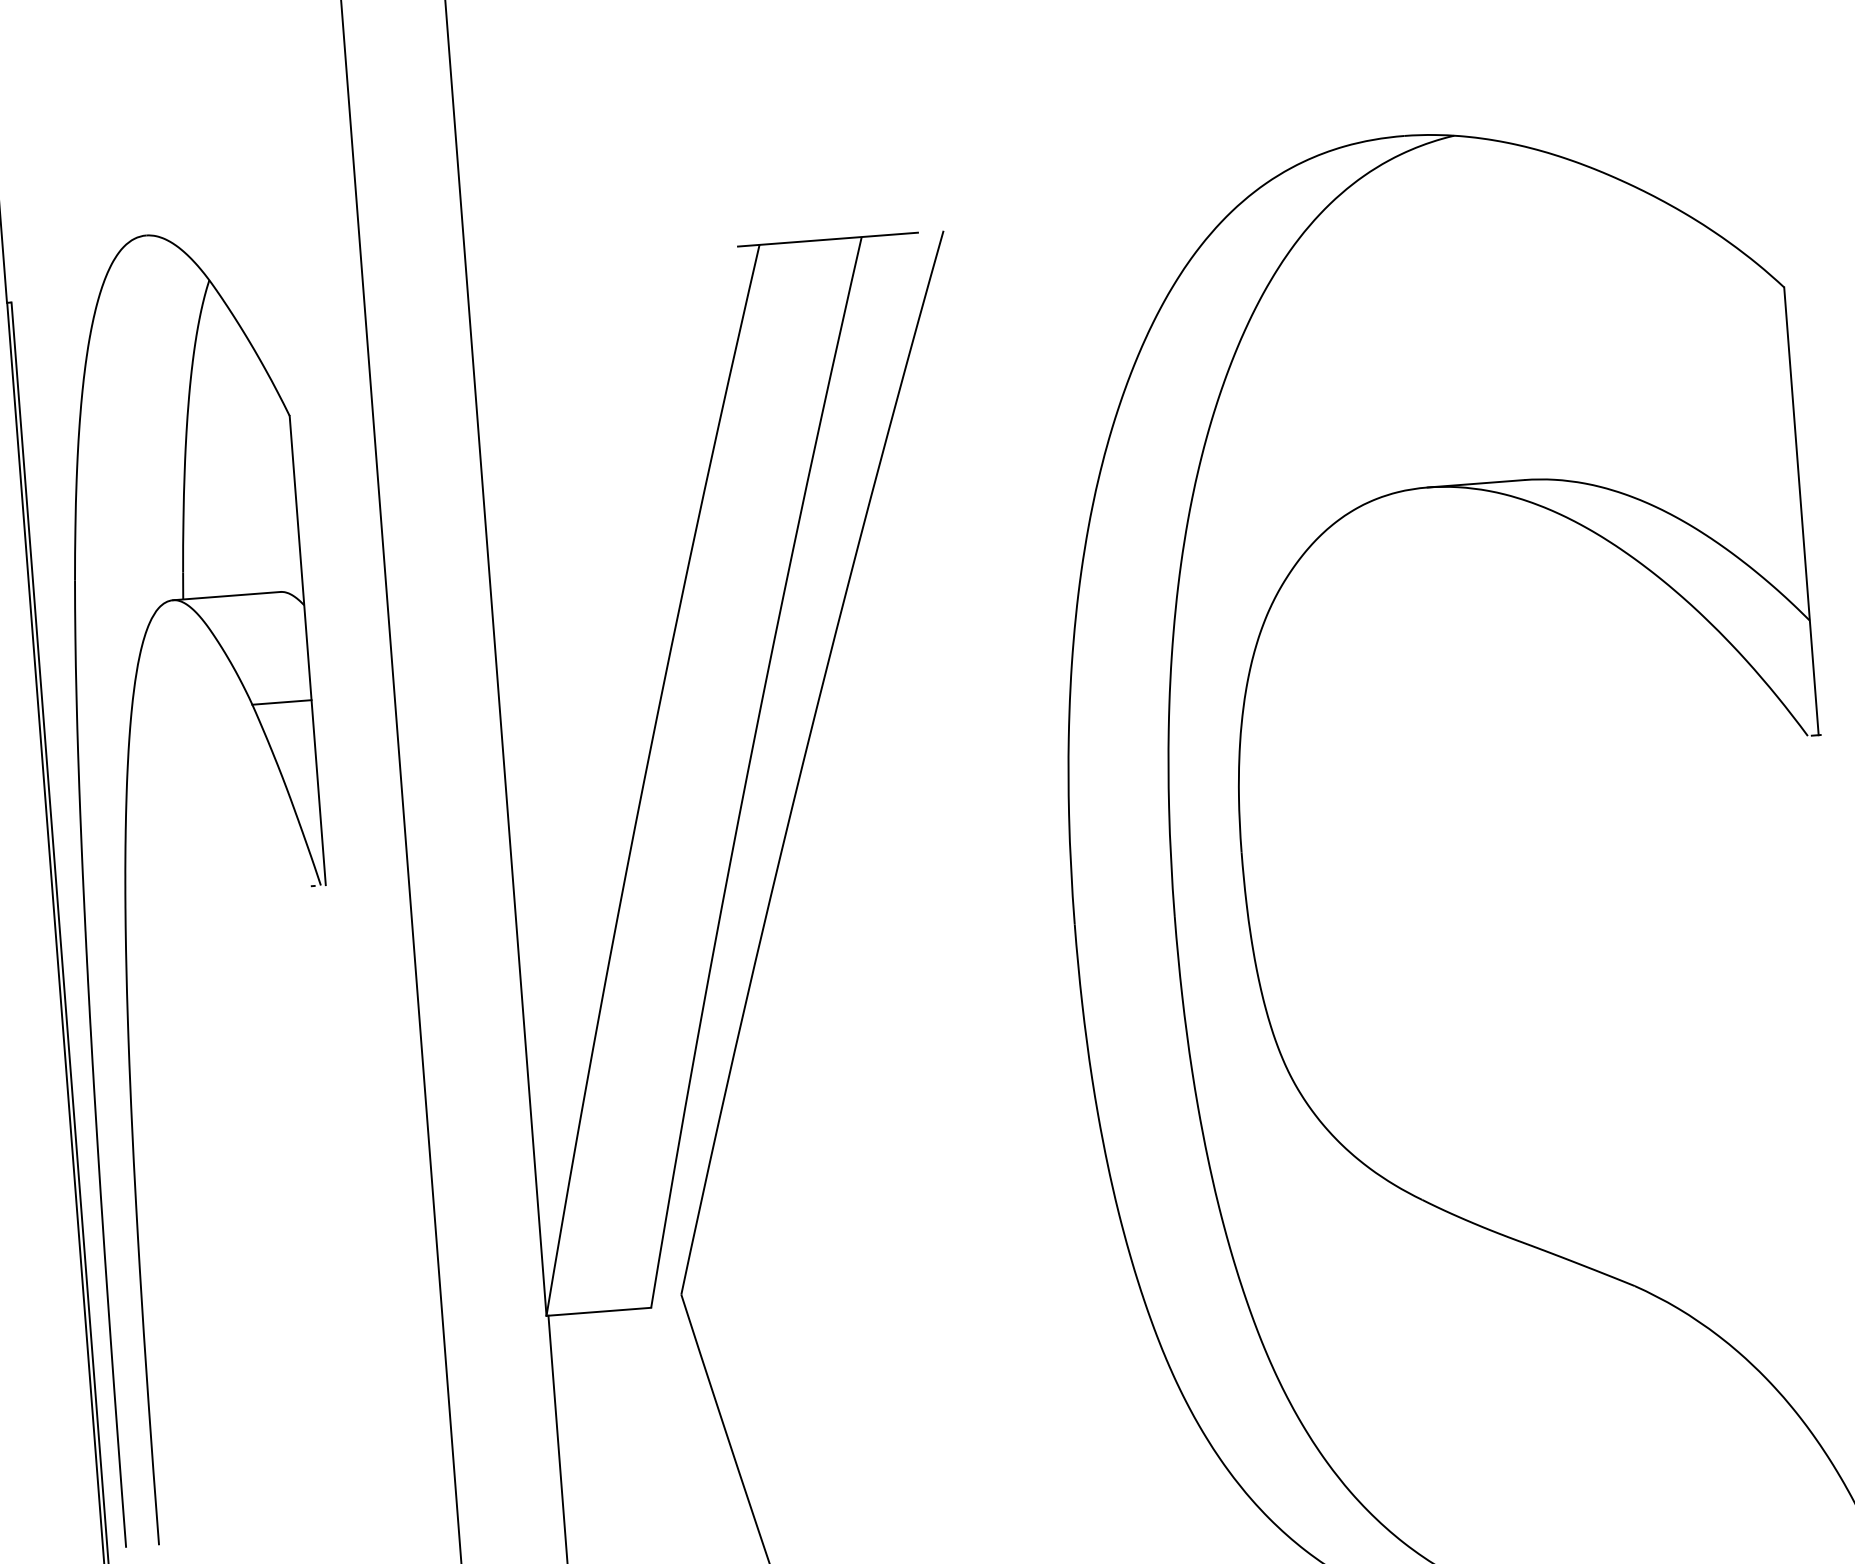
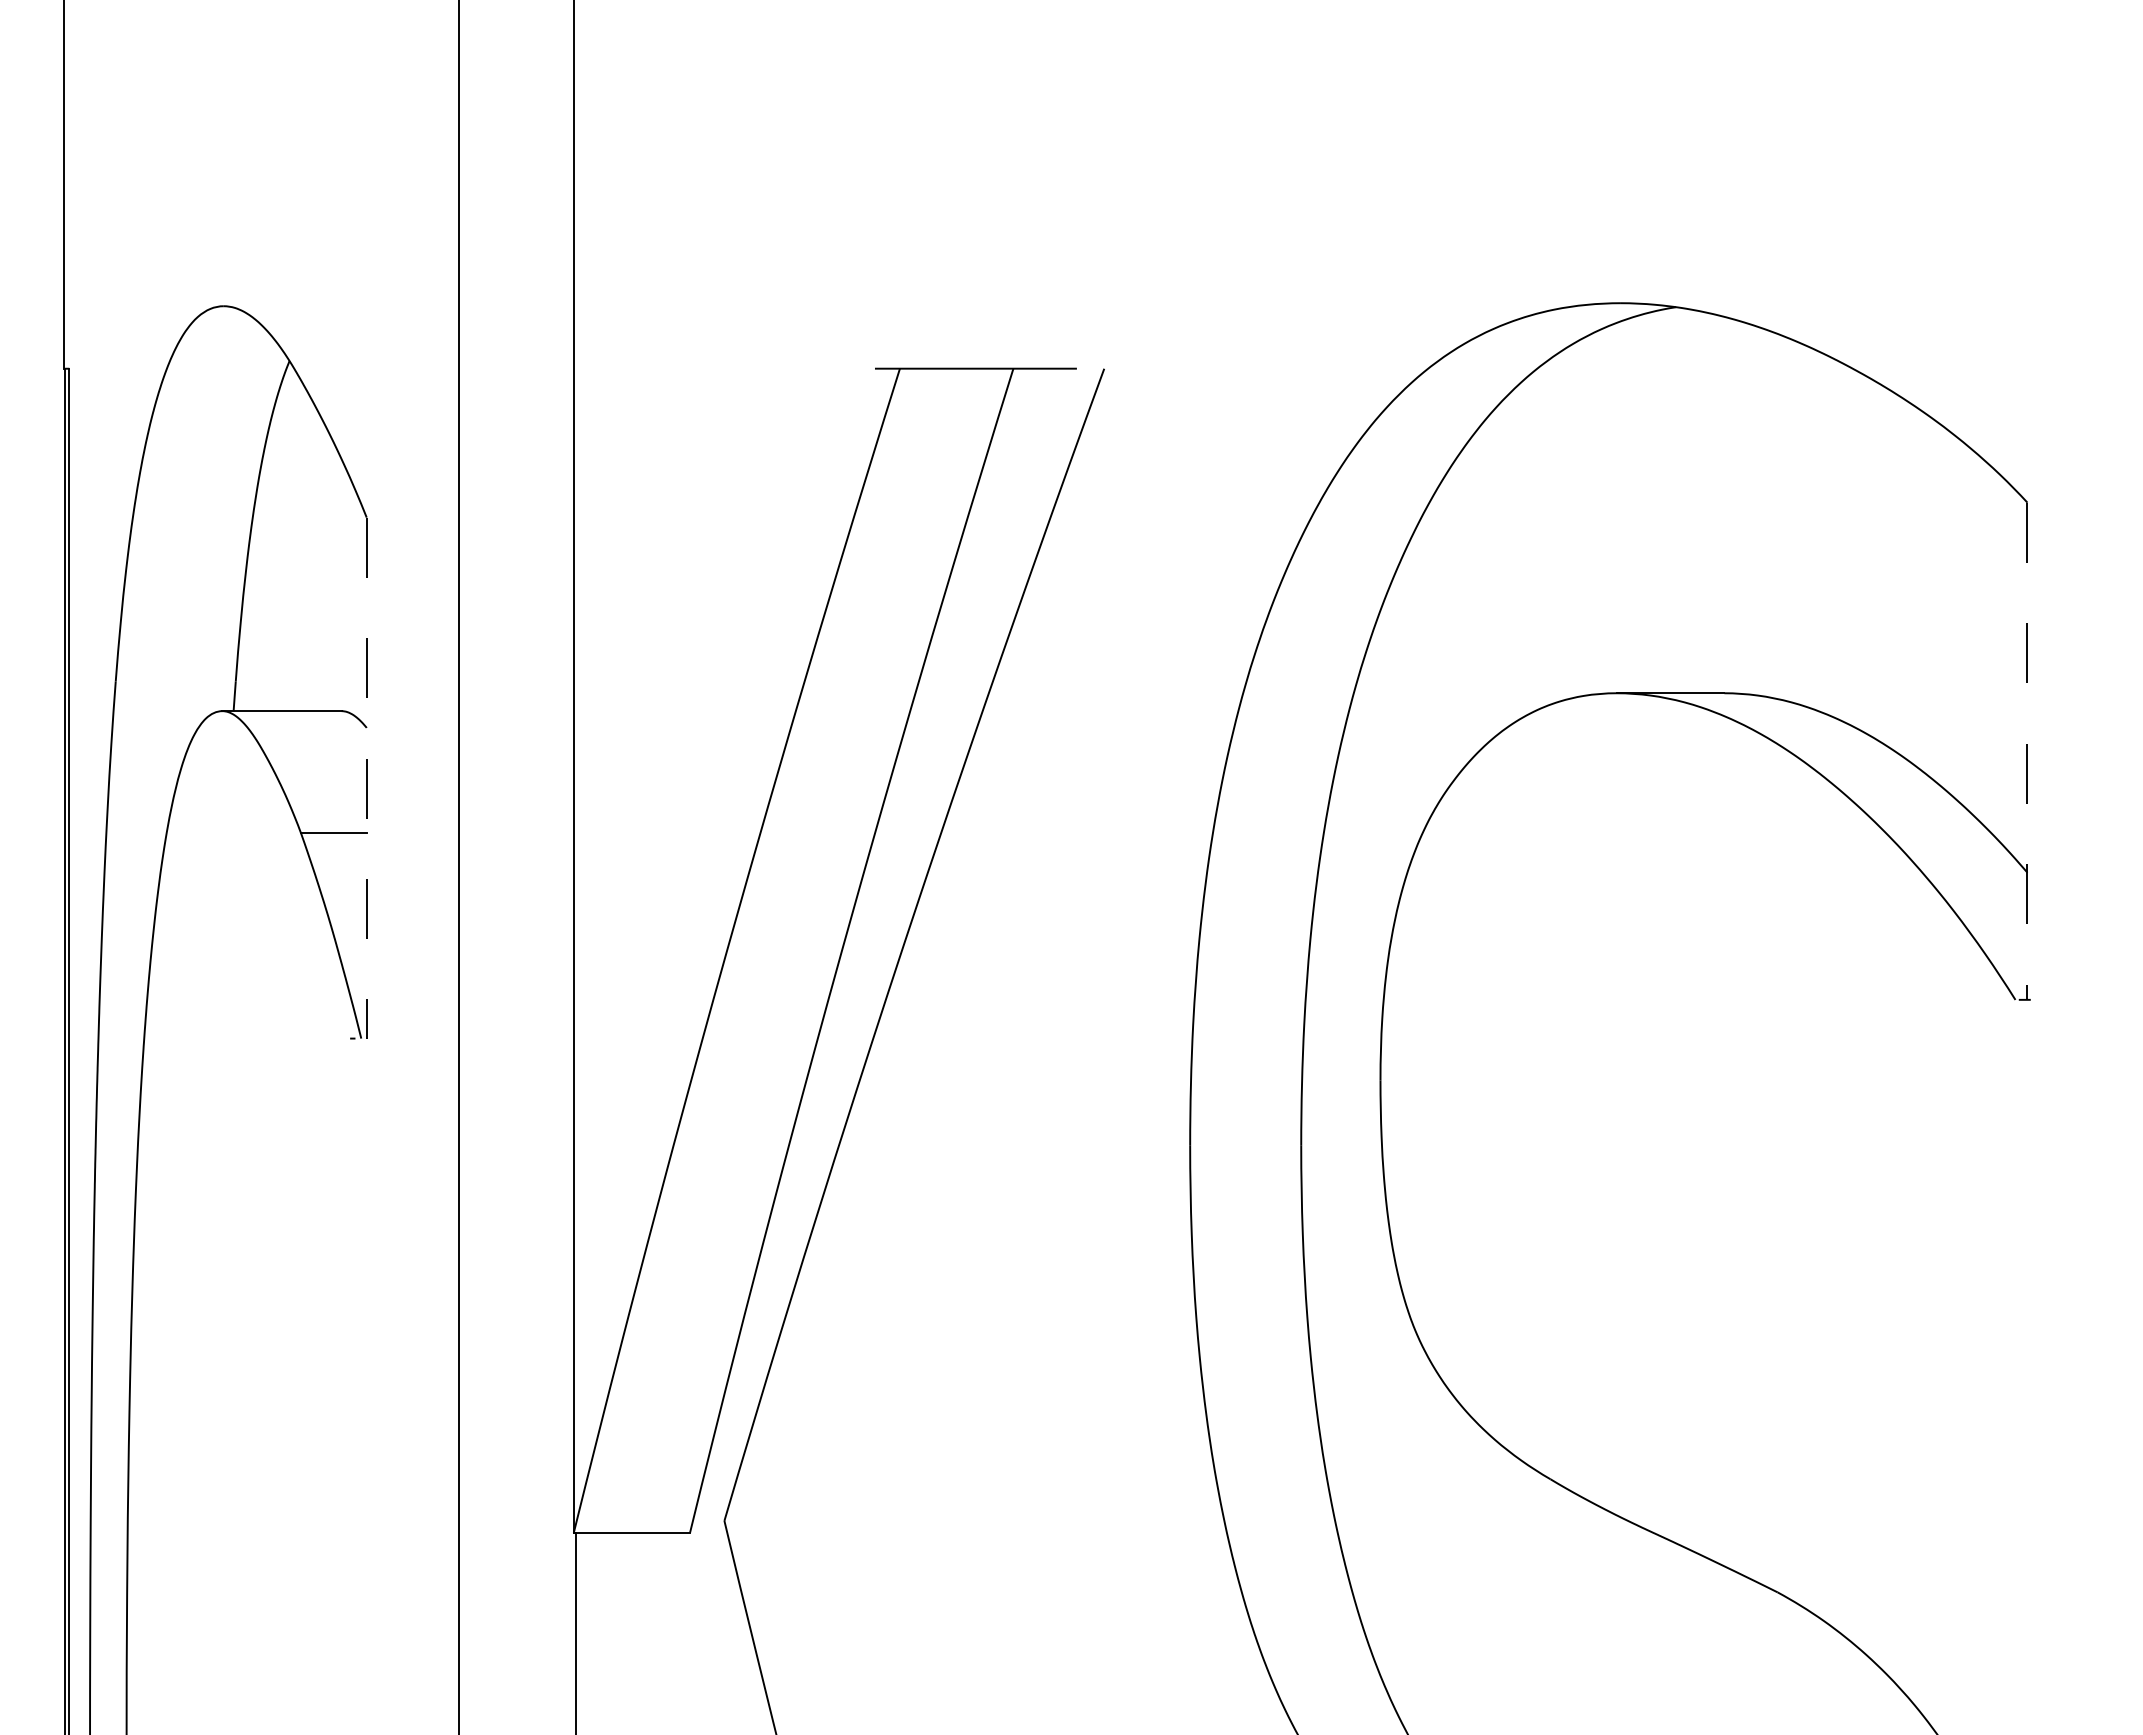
line: (1801, 511) -> (2027, 751), solid -> dashed
line: (307, 650) -> (366, 778), solid -> dashed

